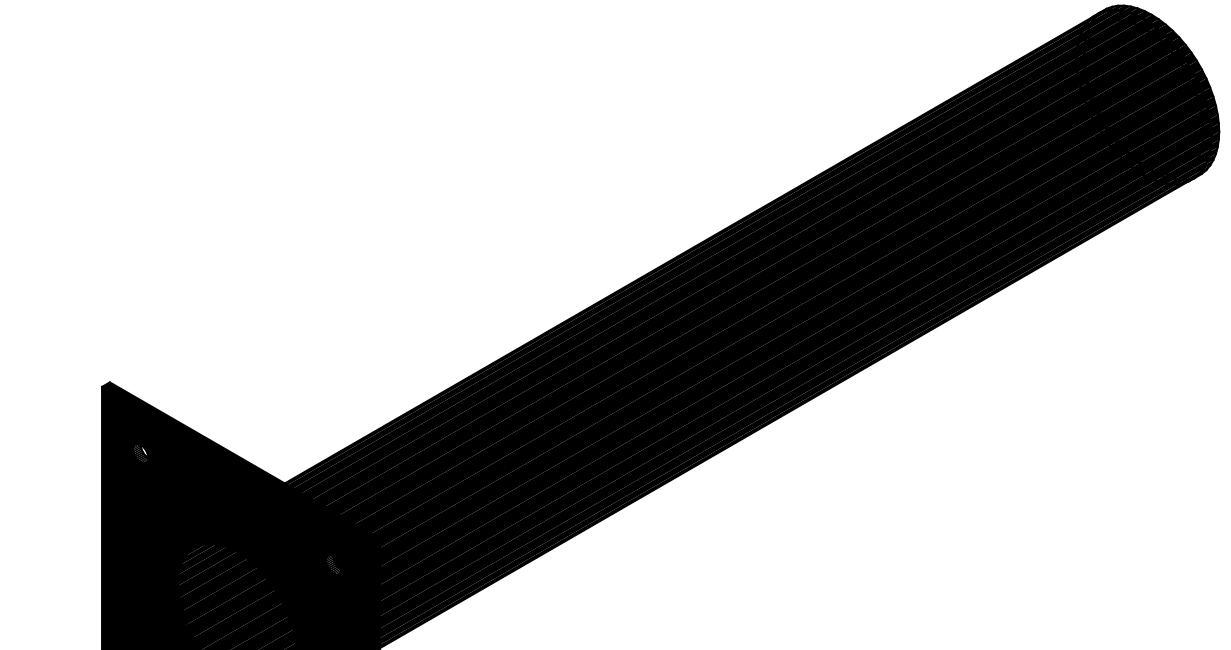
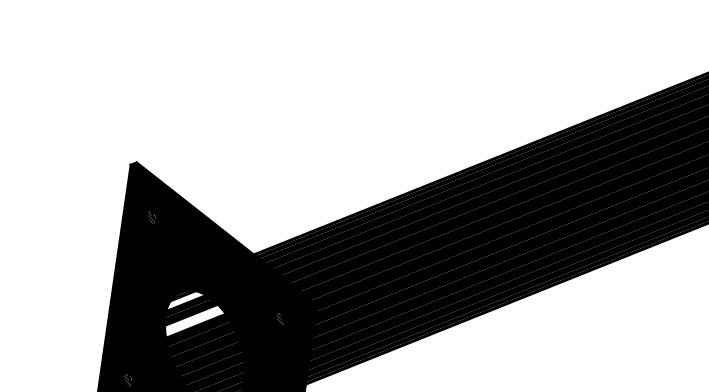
fill: (202, 559) -> (185, 301), removed
fill: (217, 584) -> (194, 321), removed

